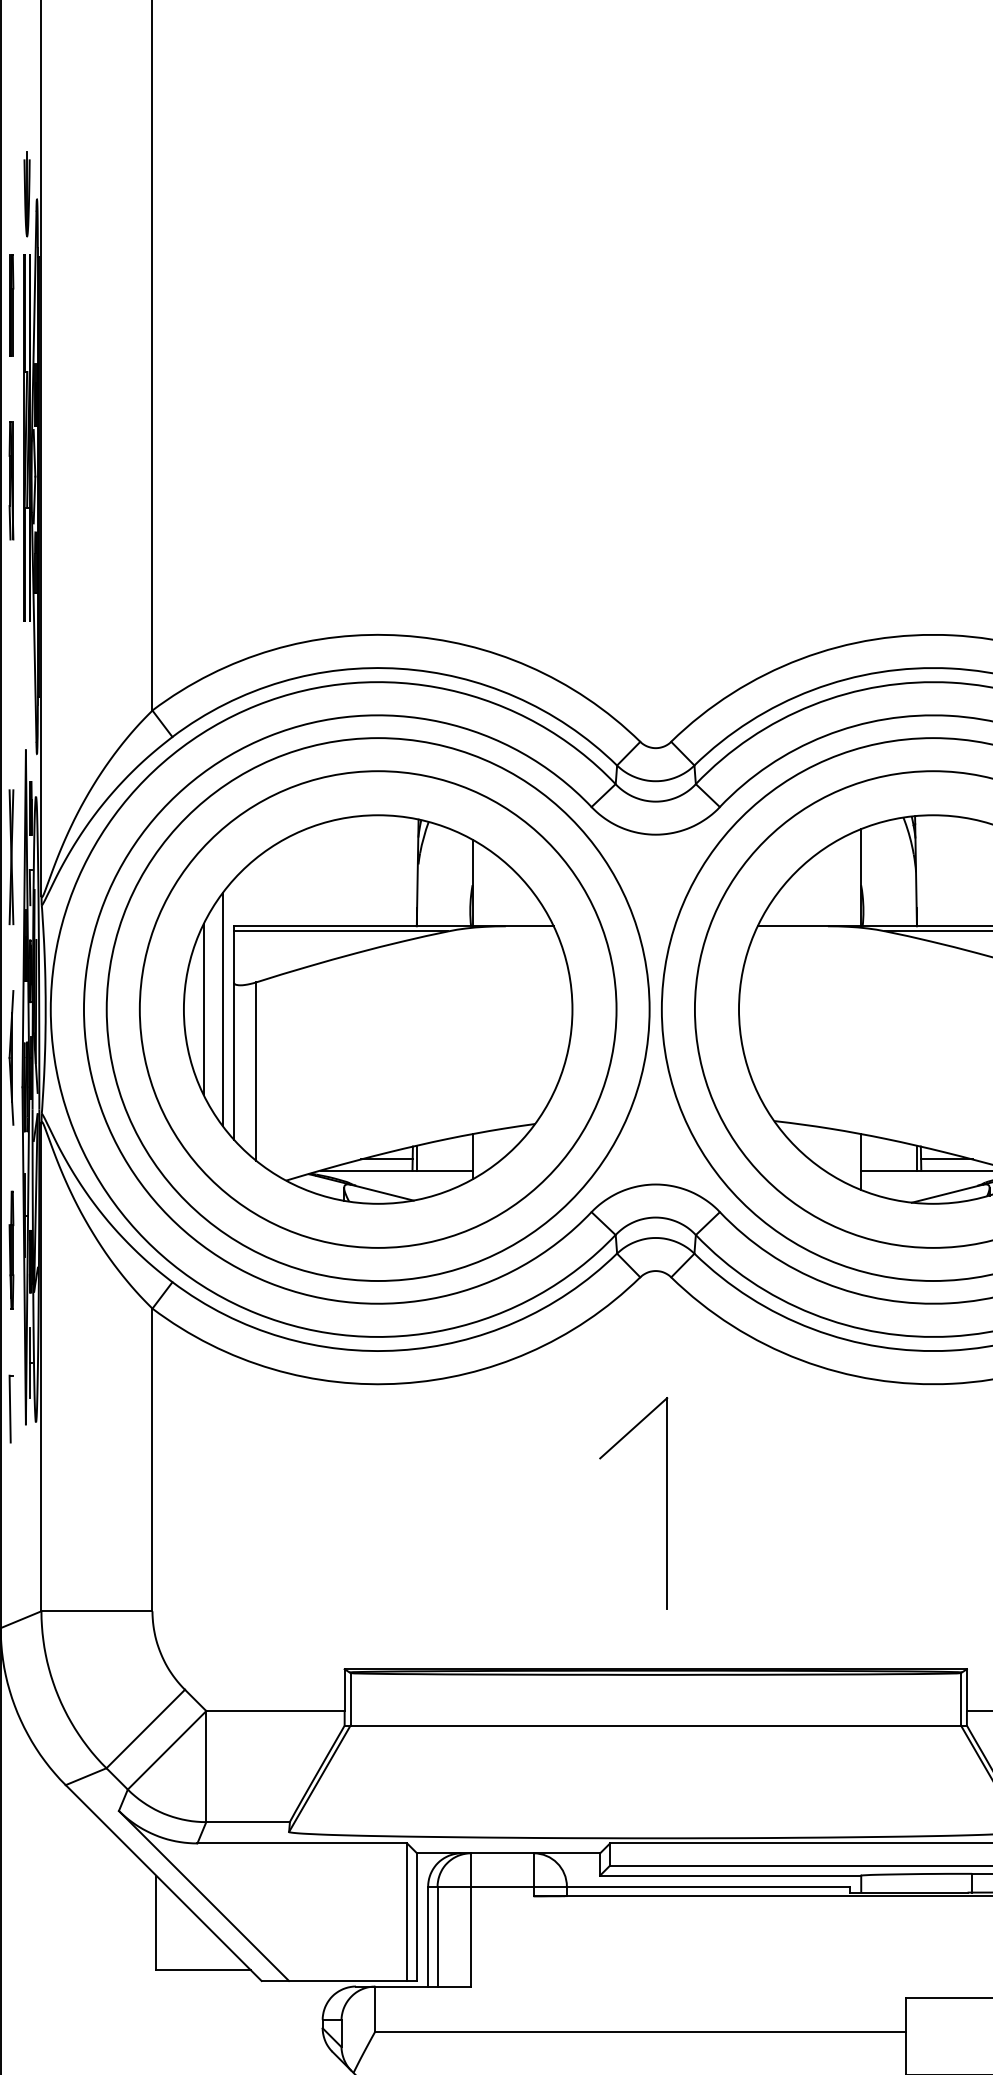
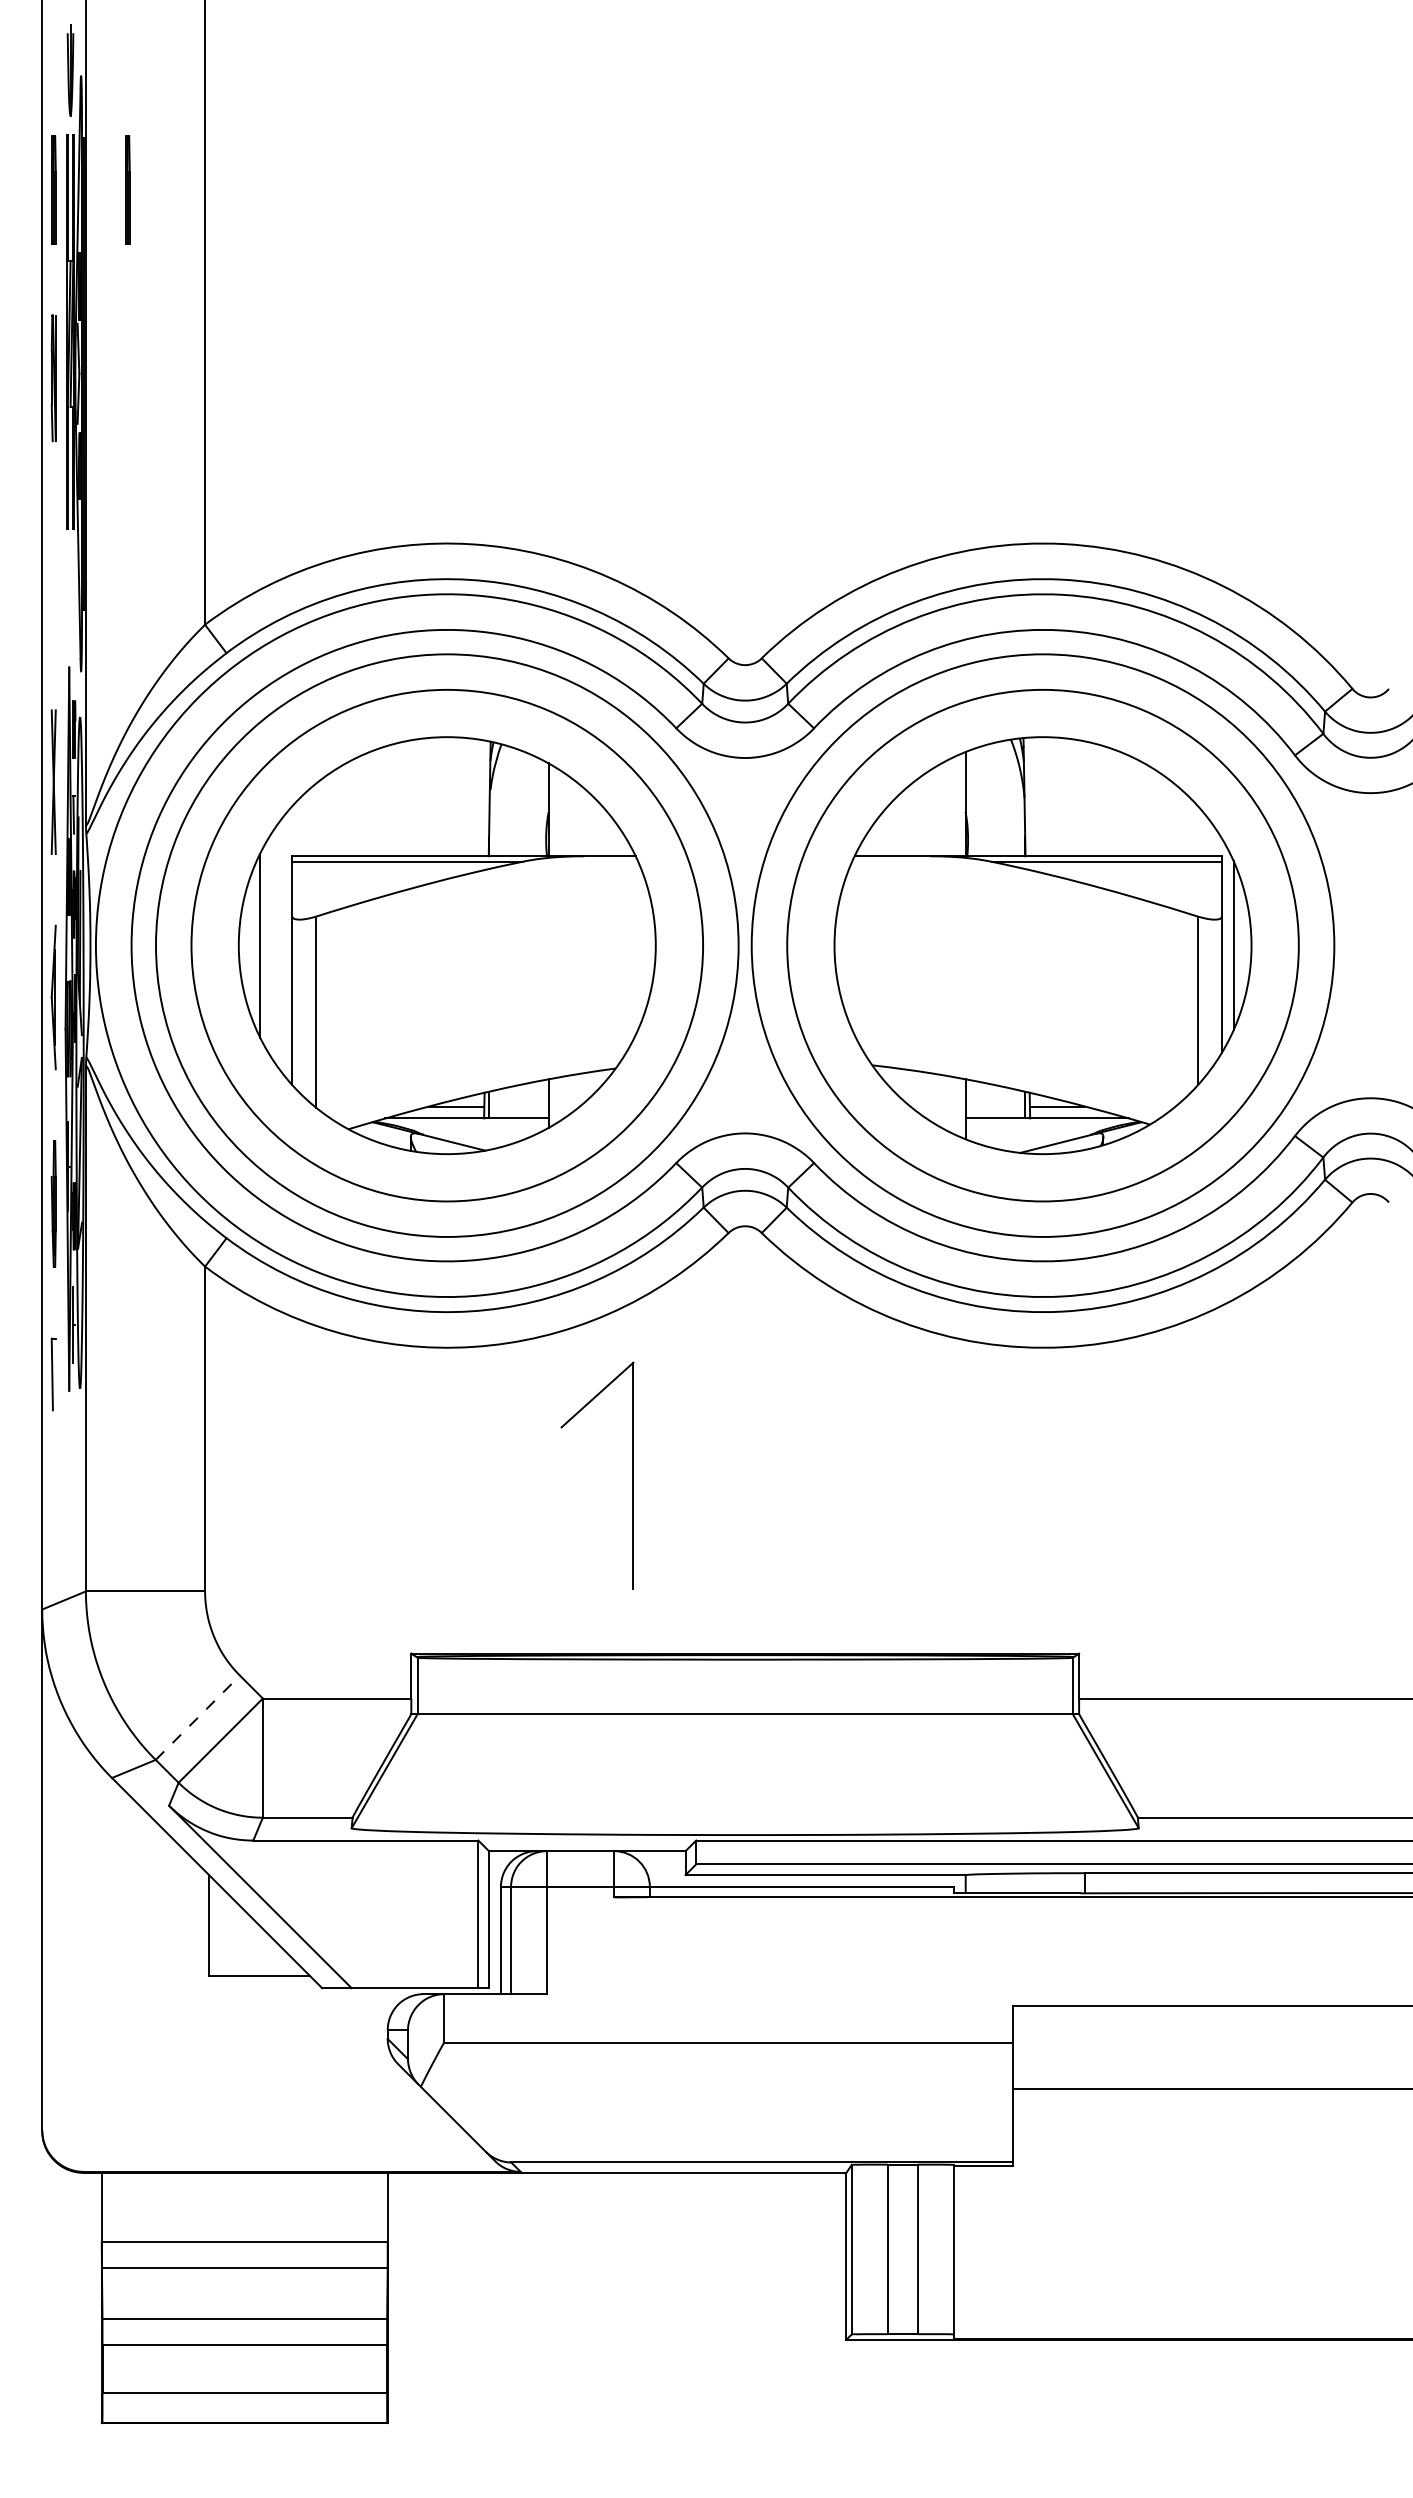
part: (80, 304) -> (127, 189), added
line: (222, 1009) -> (280, 945), removed
part: (666, 1503) -> (632, 1475), moved
line: (145, 1728) -> (197, 1717), solid -> dashed

